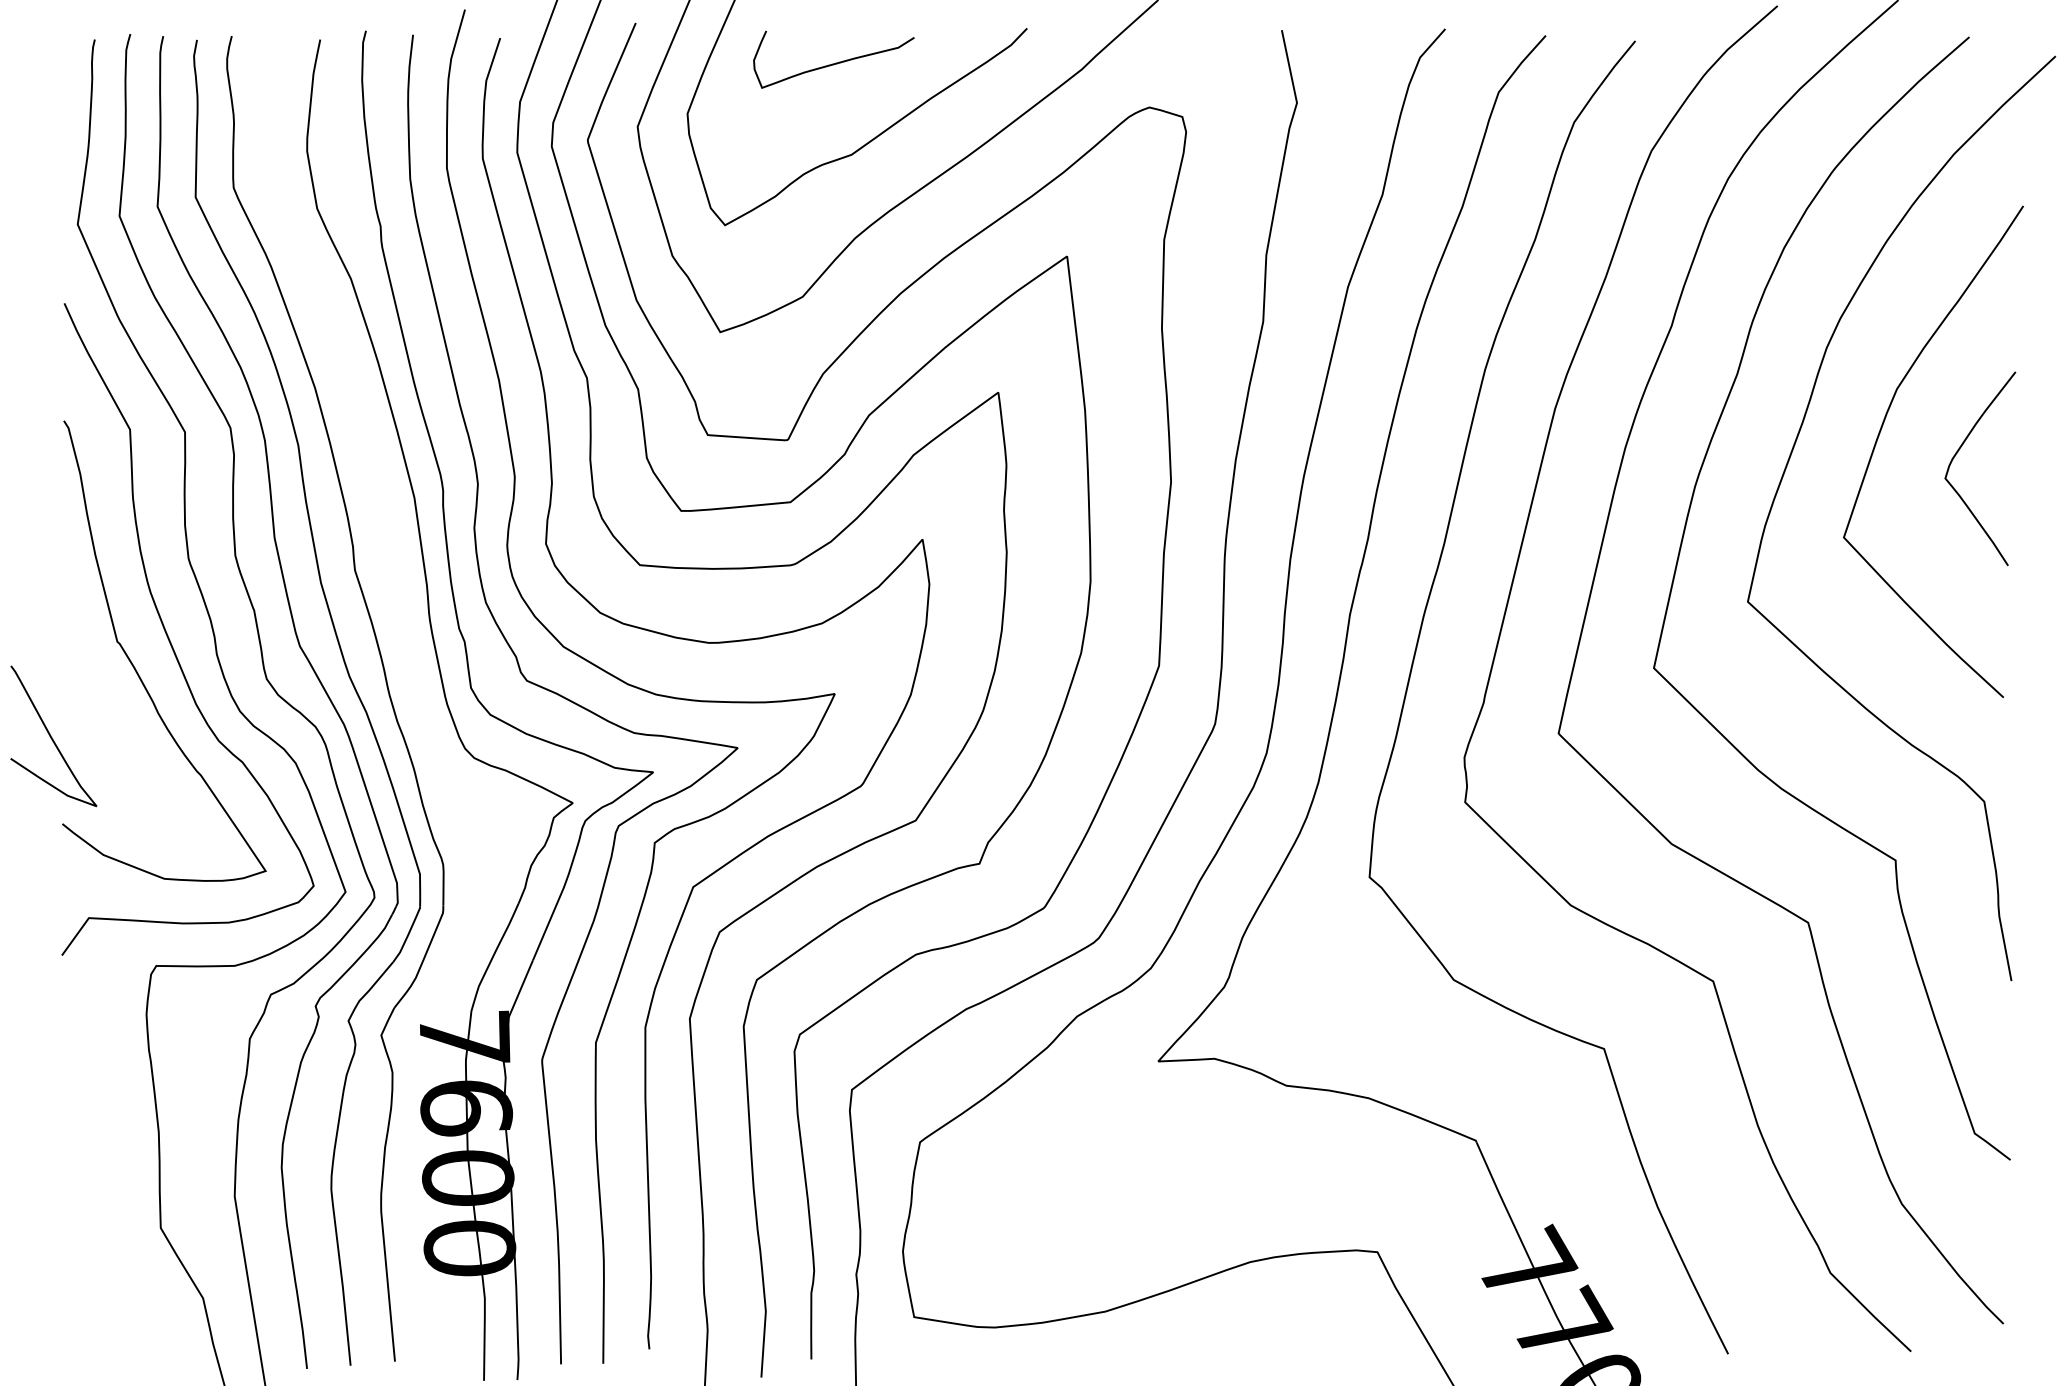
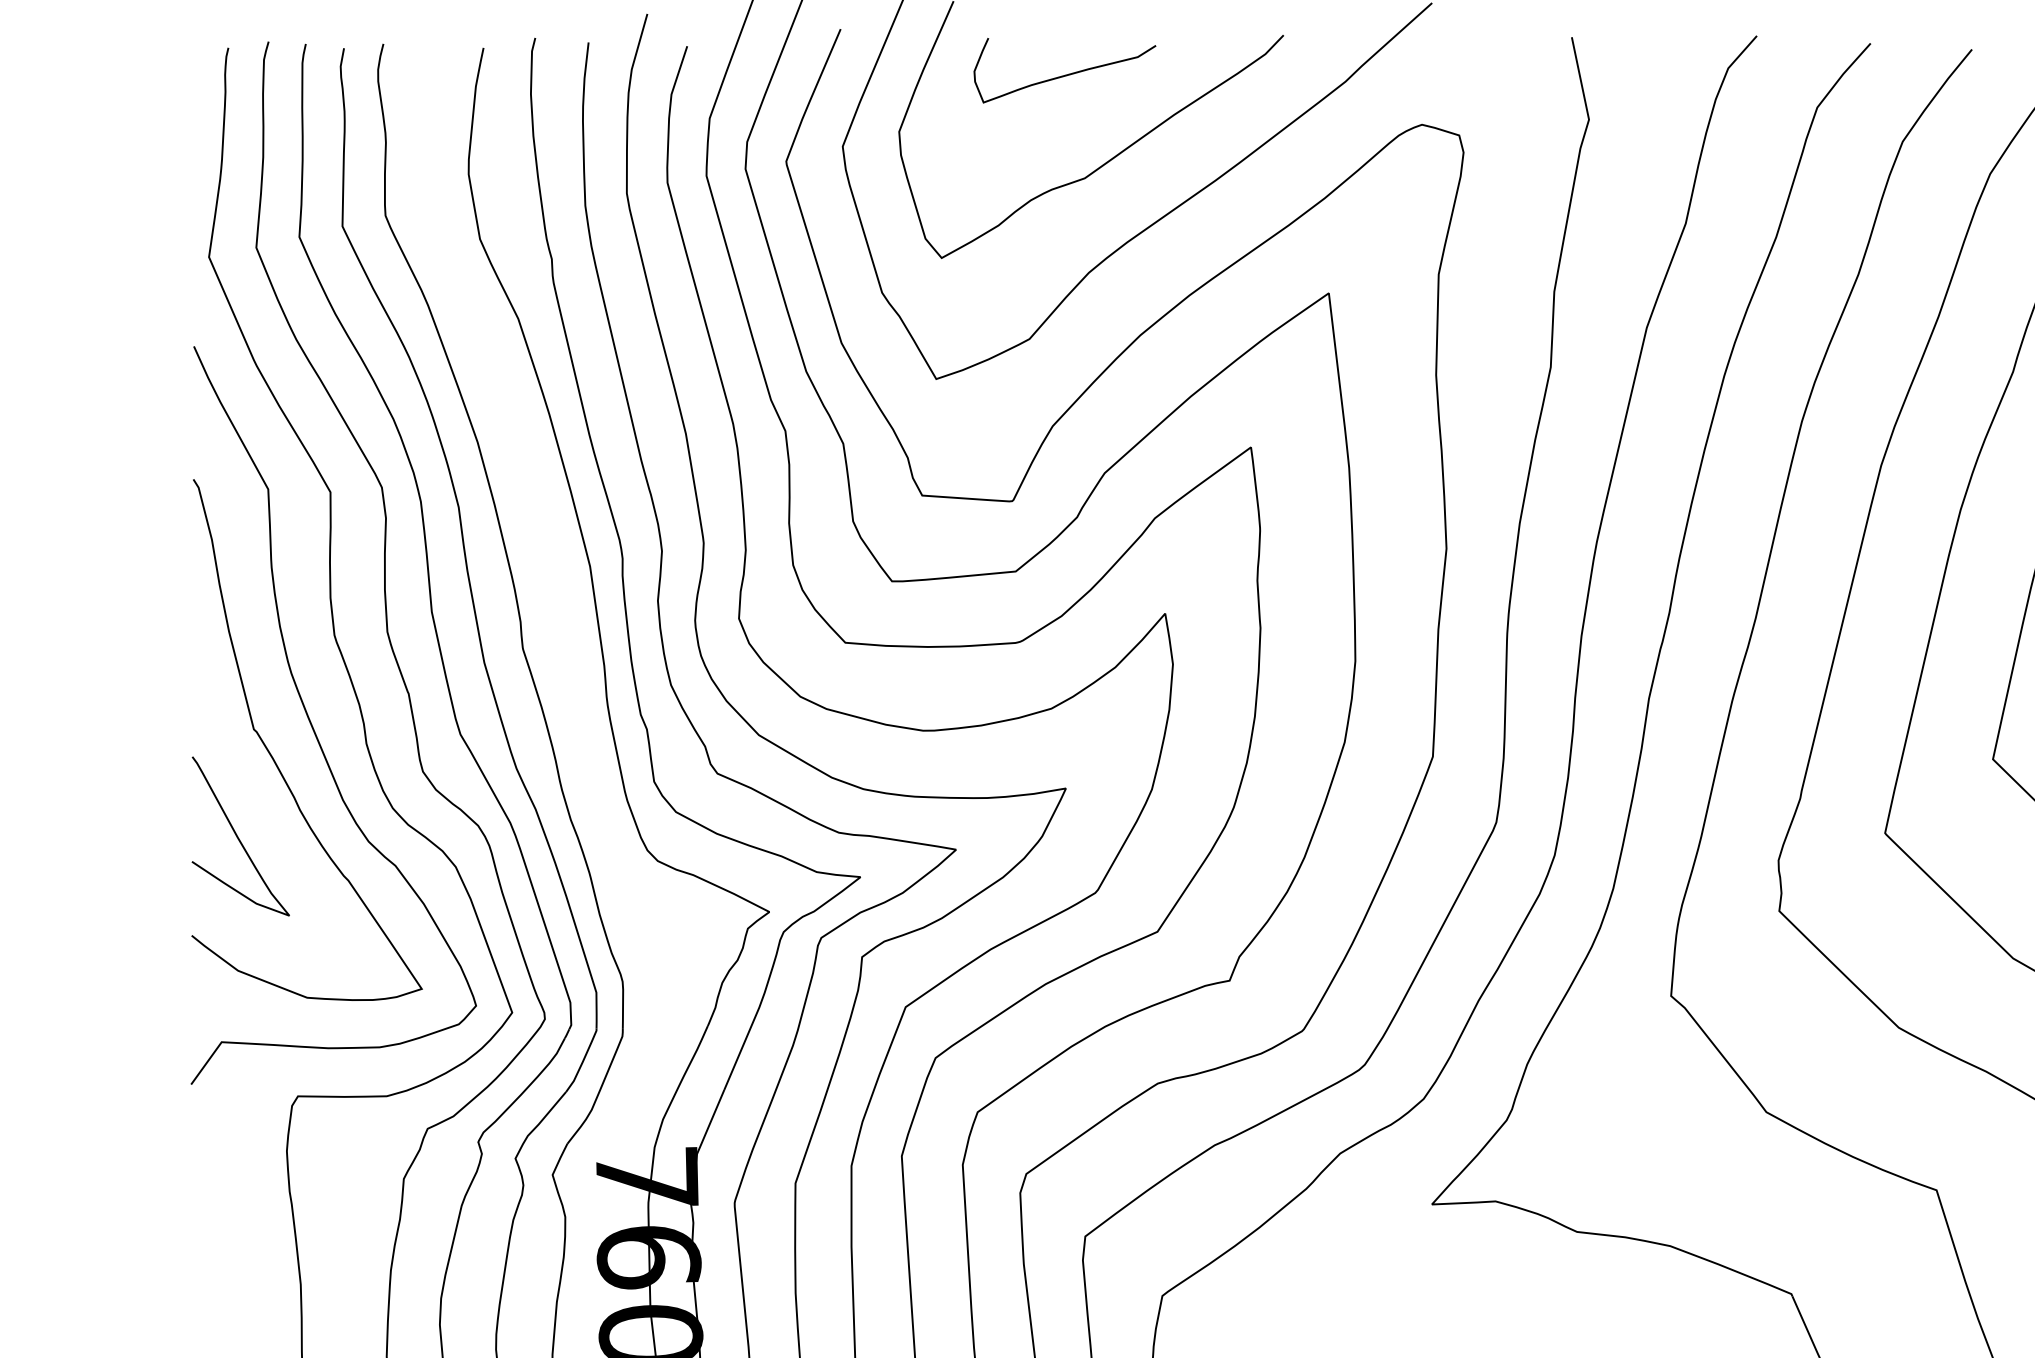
curve: (52, 737) -> (239, 837), moved

